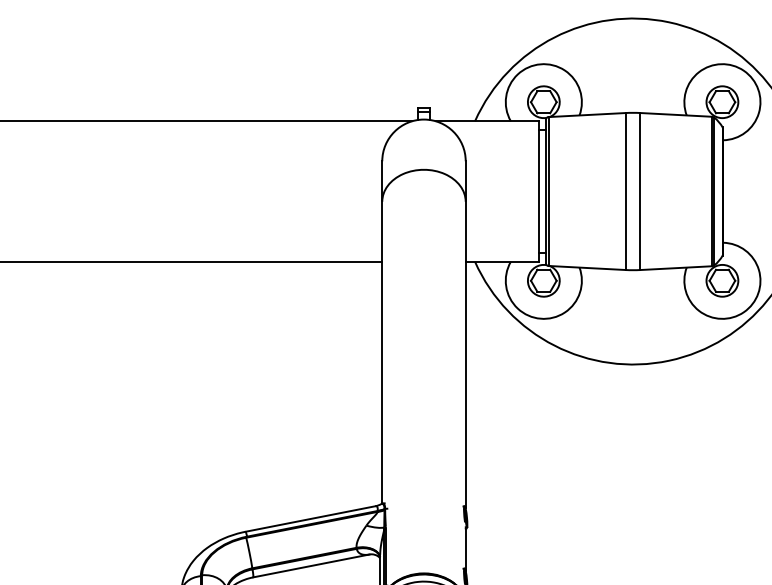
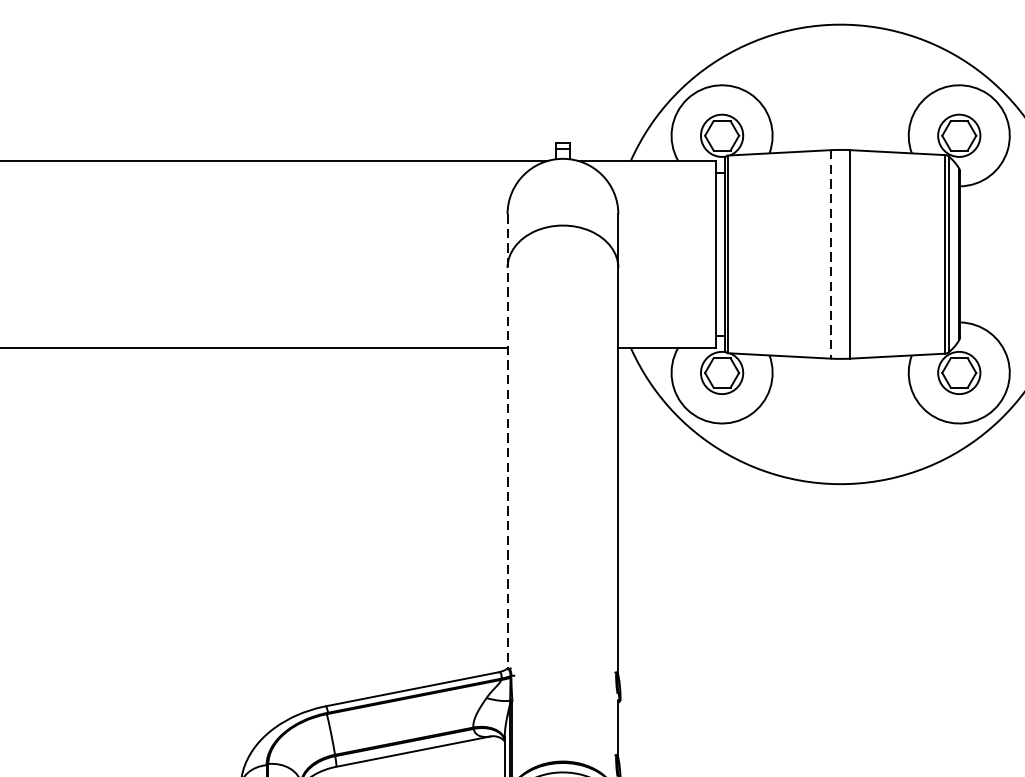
line: (625, 191) -> (830, 254), solid -> dashed
line: (382, 332) -> (507, 441), solid -> dashed

